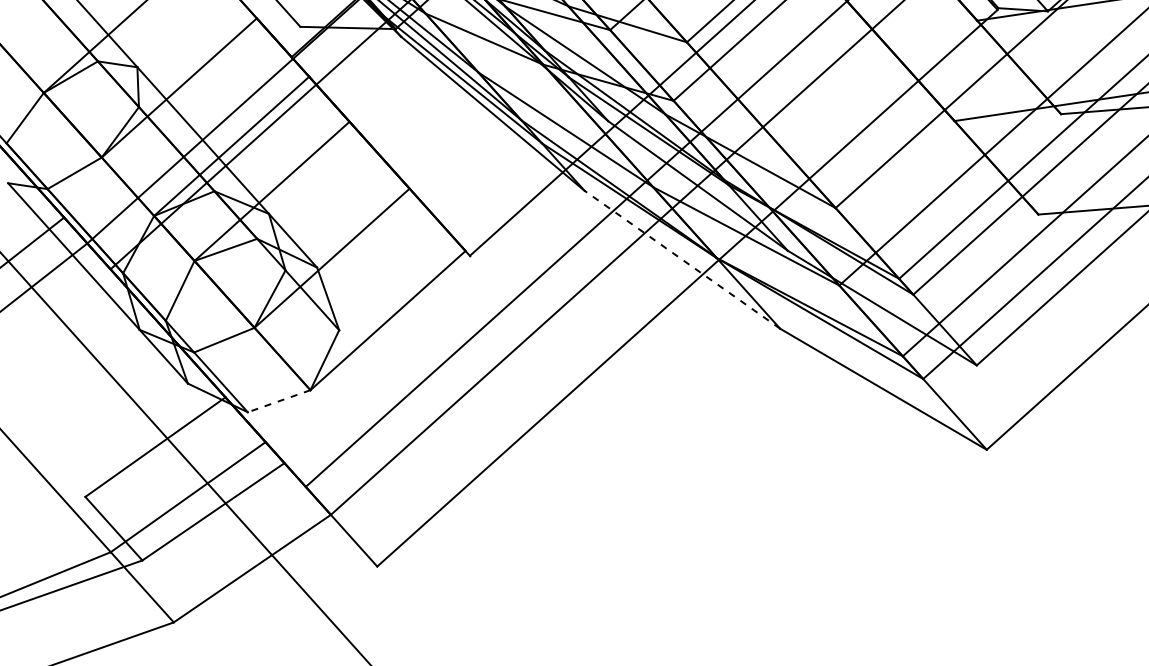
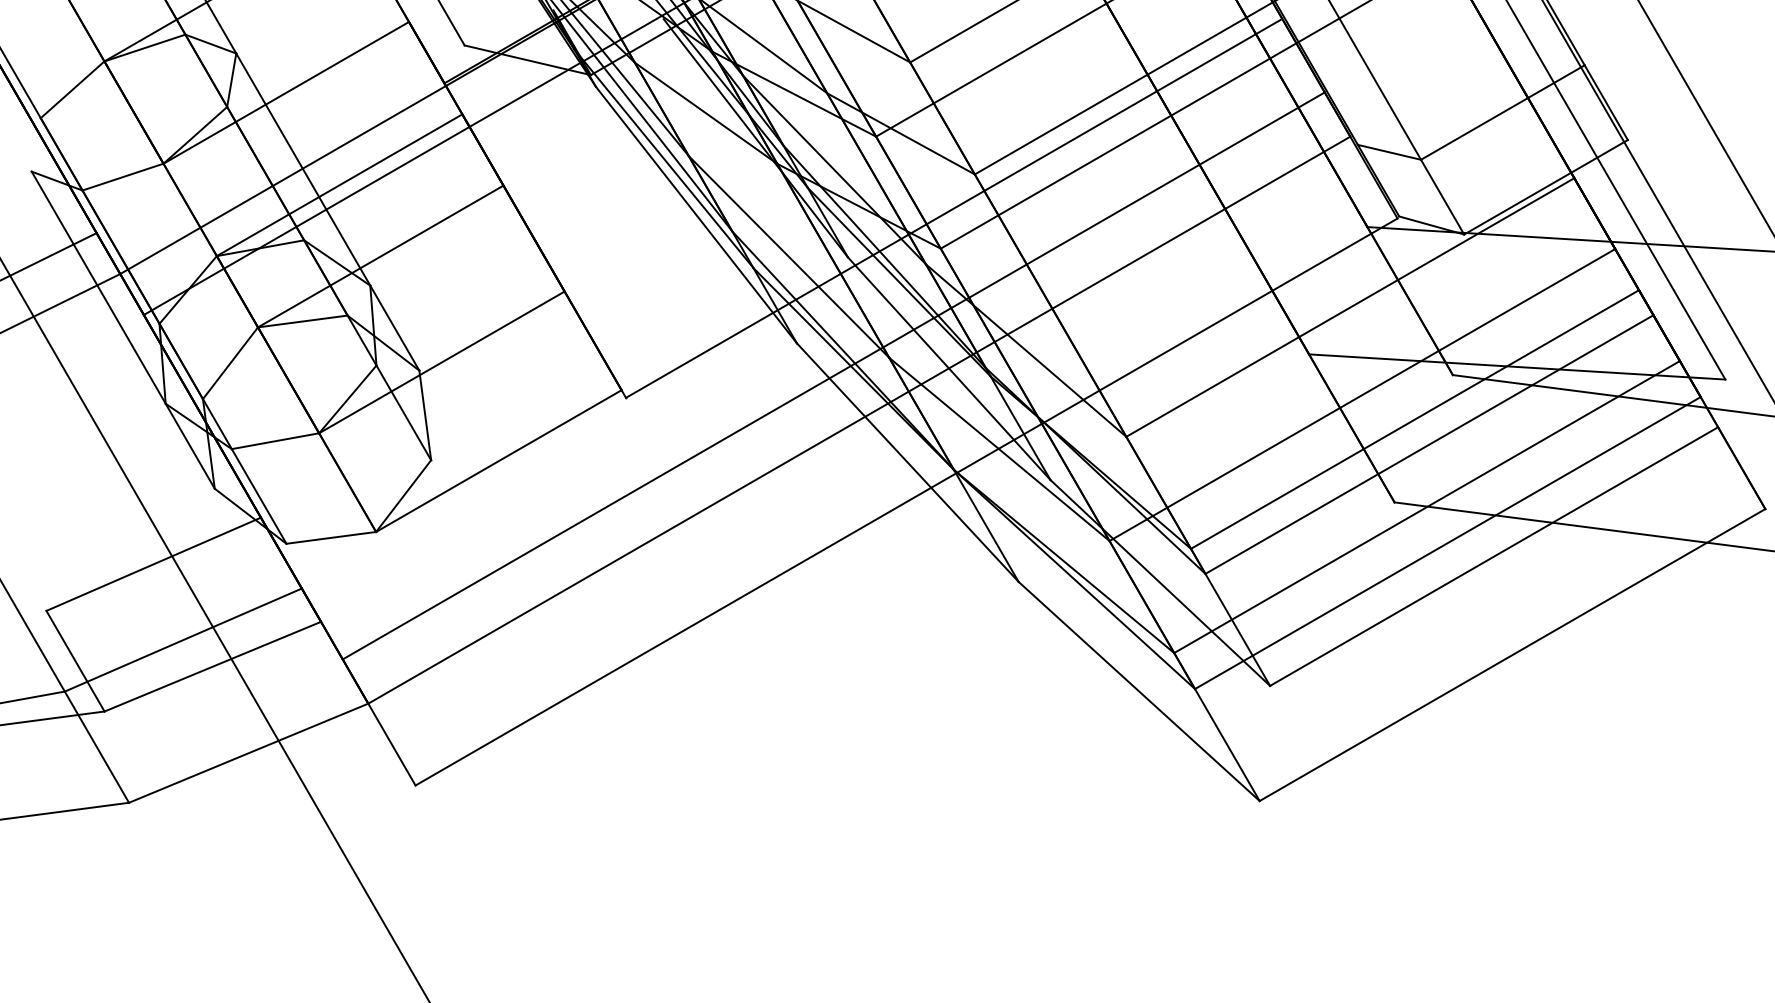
line: (682, 259) -> (907, 462), dashed -> solid
line: (278, 401) -> (330, 537), dashed -> solid

